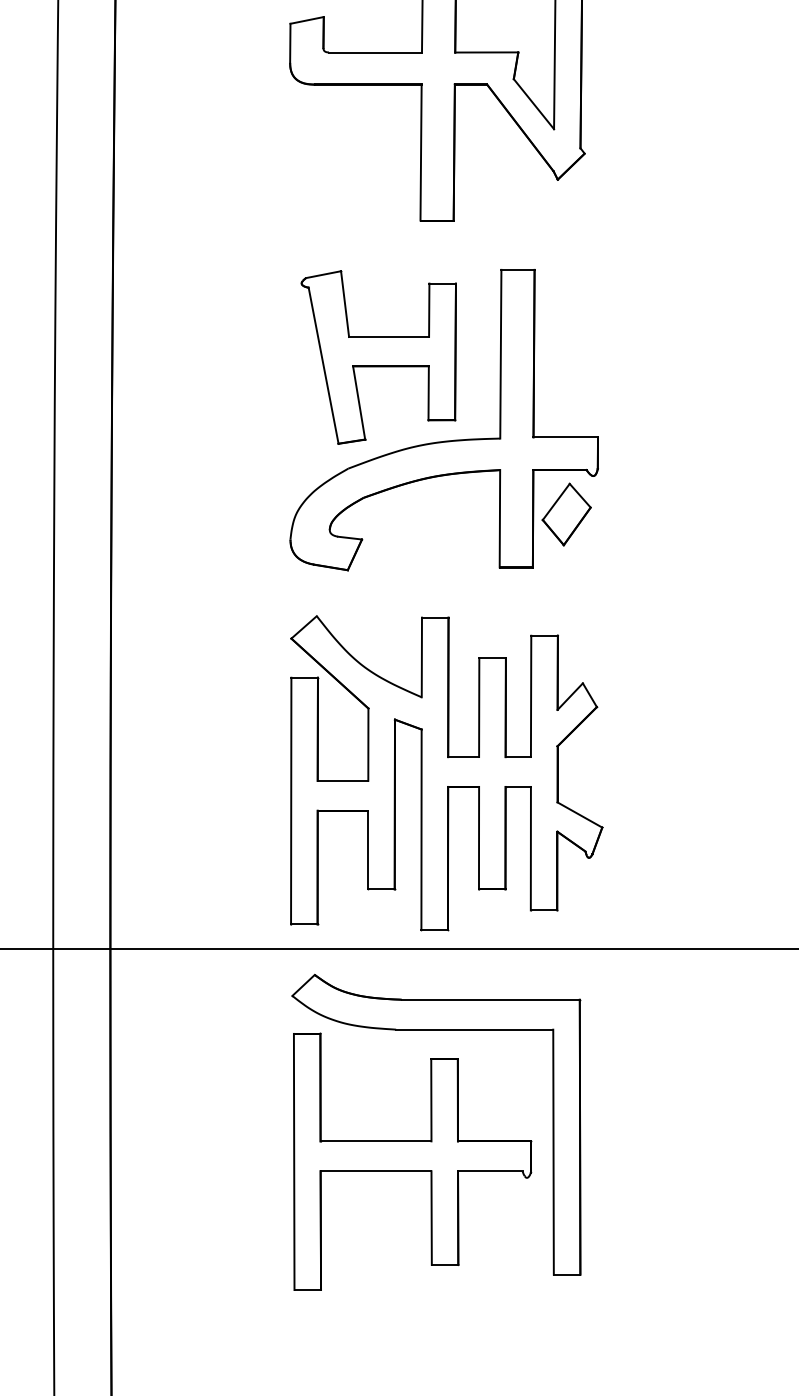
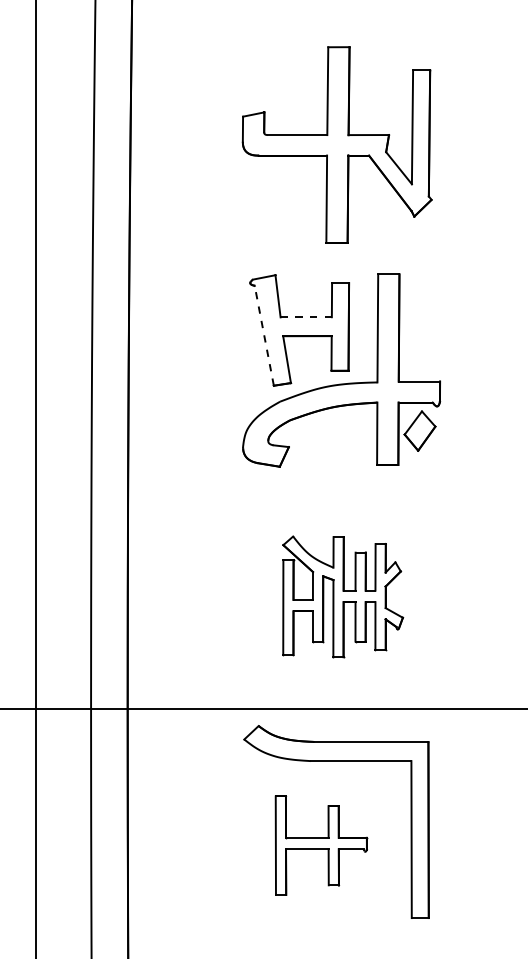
line: (389, 337) -> (306, 317), solid -> dashed
line: (323, 365) -> (264, 335), solid -> dashed
part: (445, 772) -> (342, 596), size x0.6
part: (412, 1161) -> (321, 845), size x0.6

